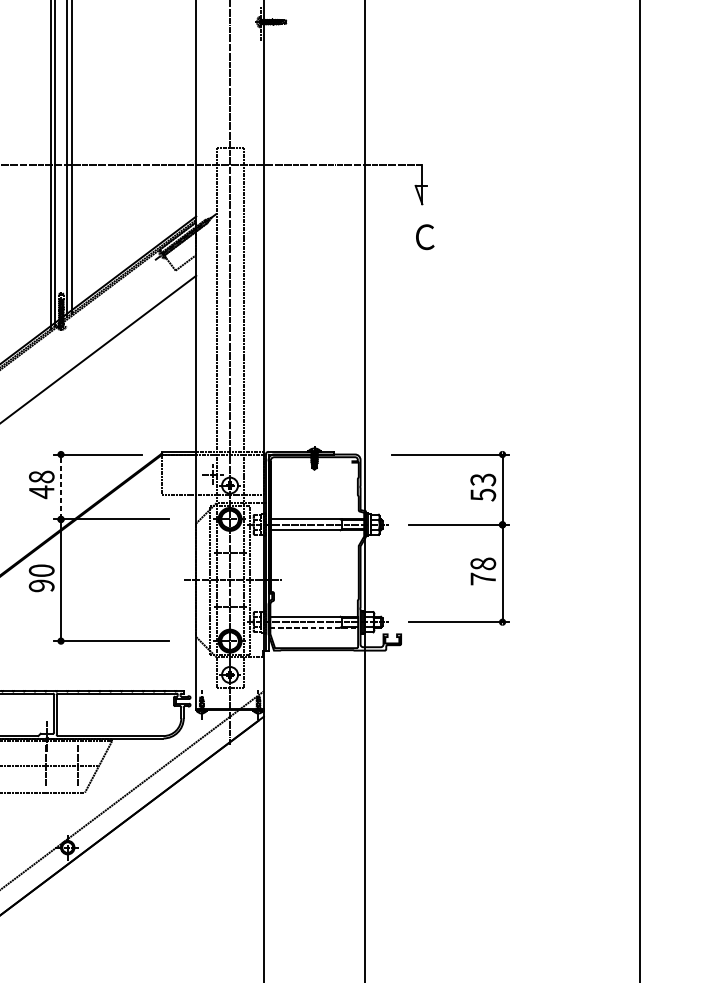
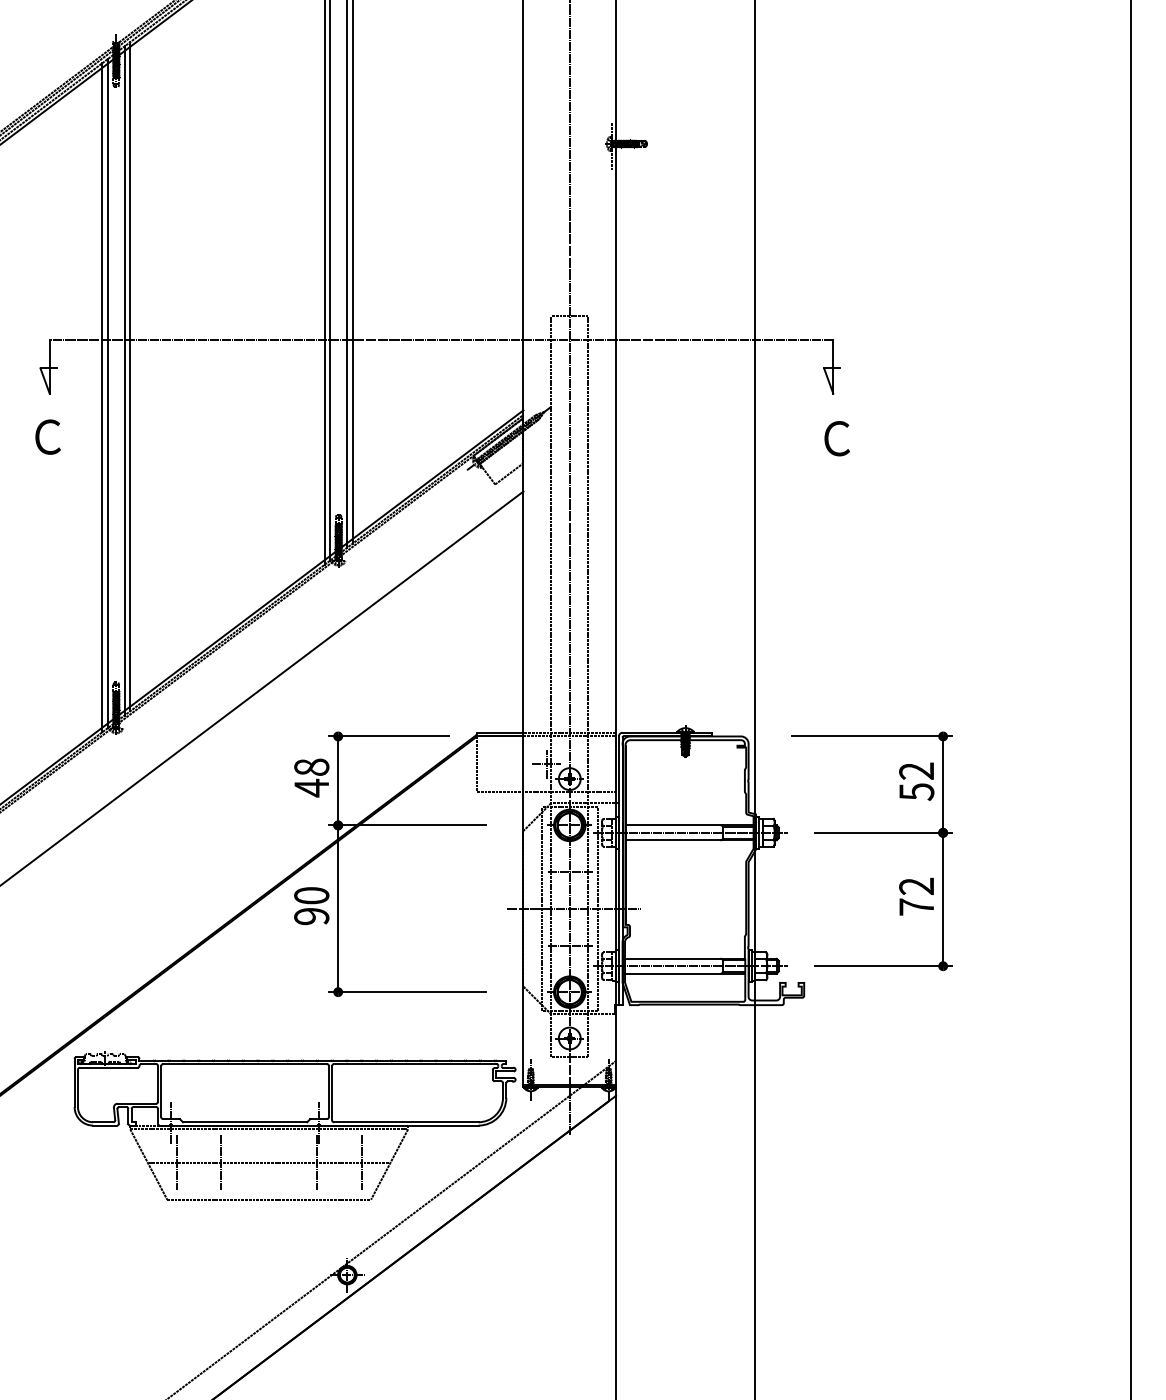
text: (483, 480) -> (916, 771), 53 -> 52
line: (61, 486) -> (338, 780), dashed -> solid
text: (483, 563) -> (916, 885), 78 -> 72
line: (314, 627) -> (685, 973), dashed -> solid

